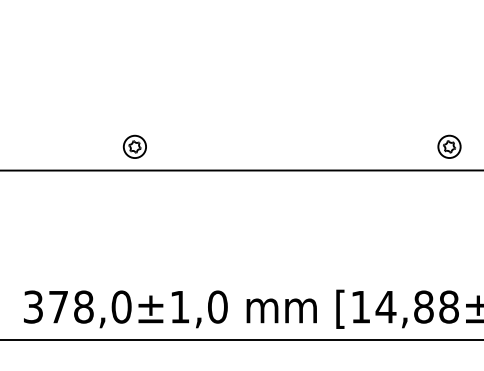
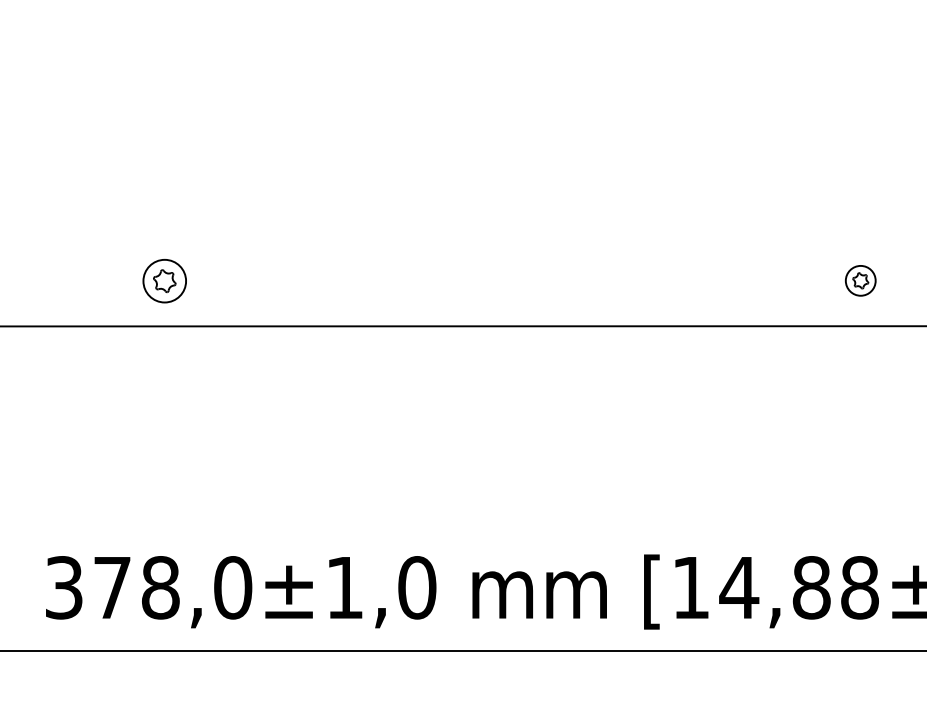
part: (134, 146) -> (163, 280), moved
part: (449, 146) -> (860, 280), size x0.7

